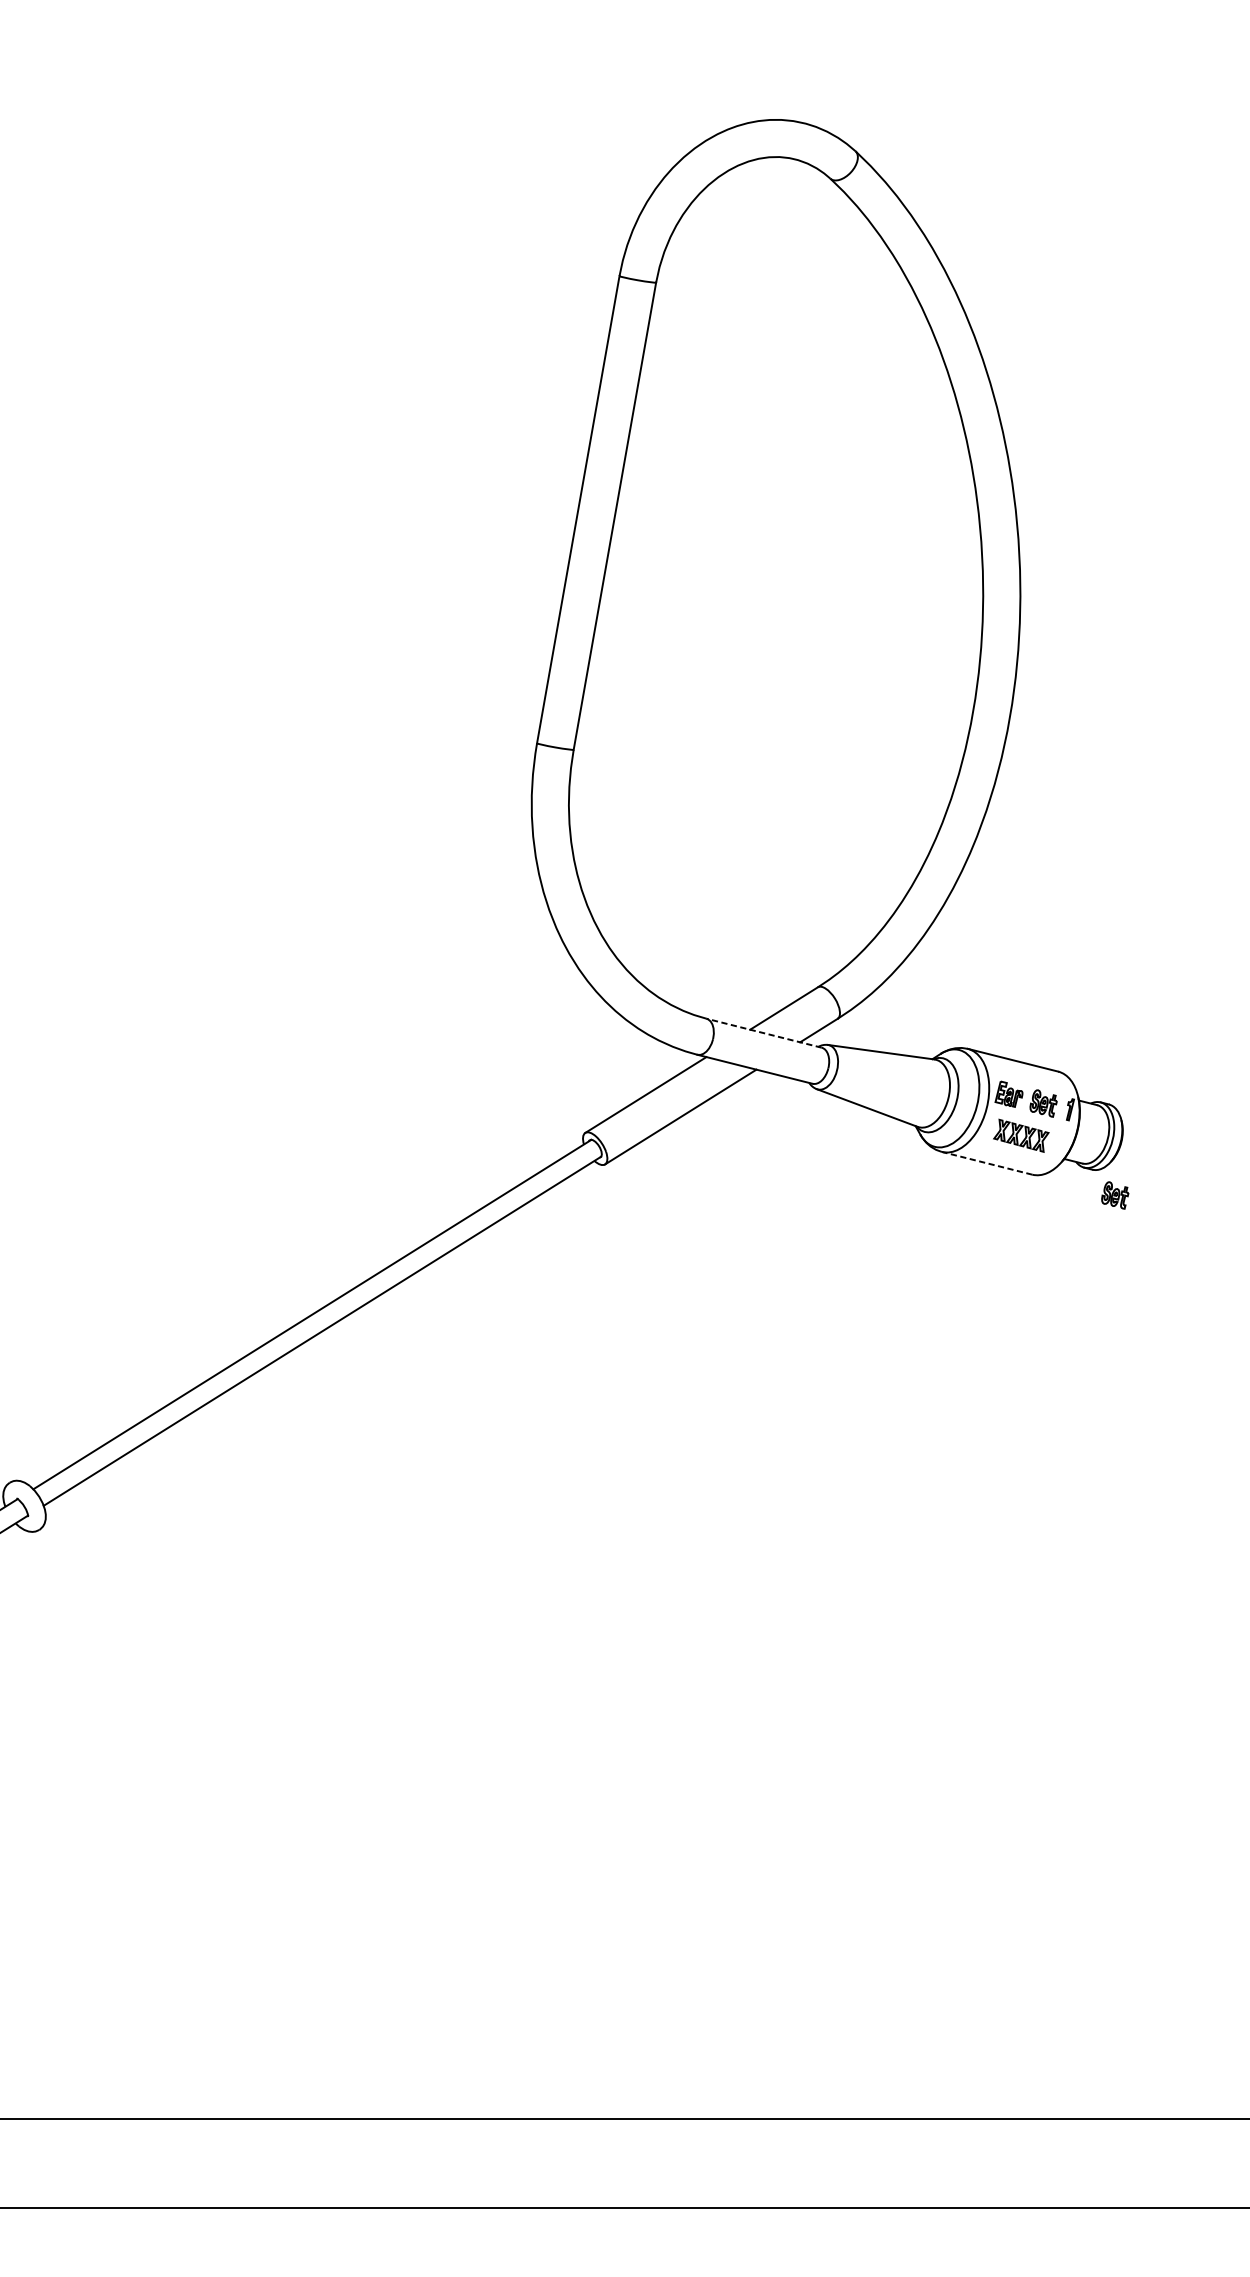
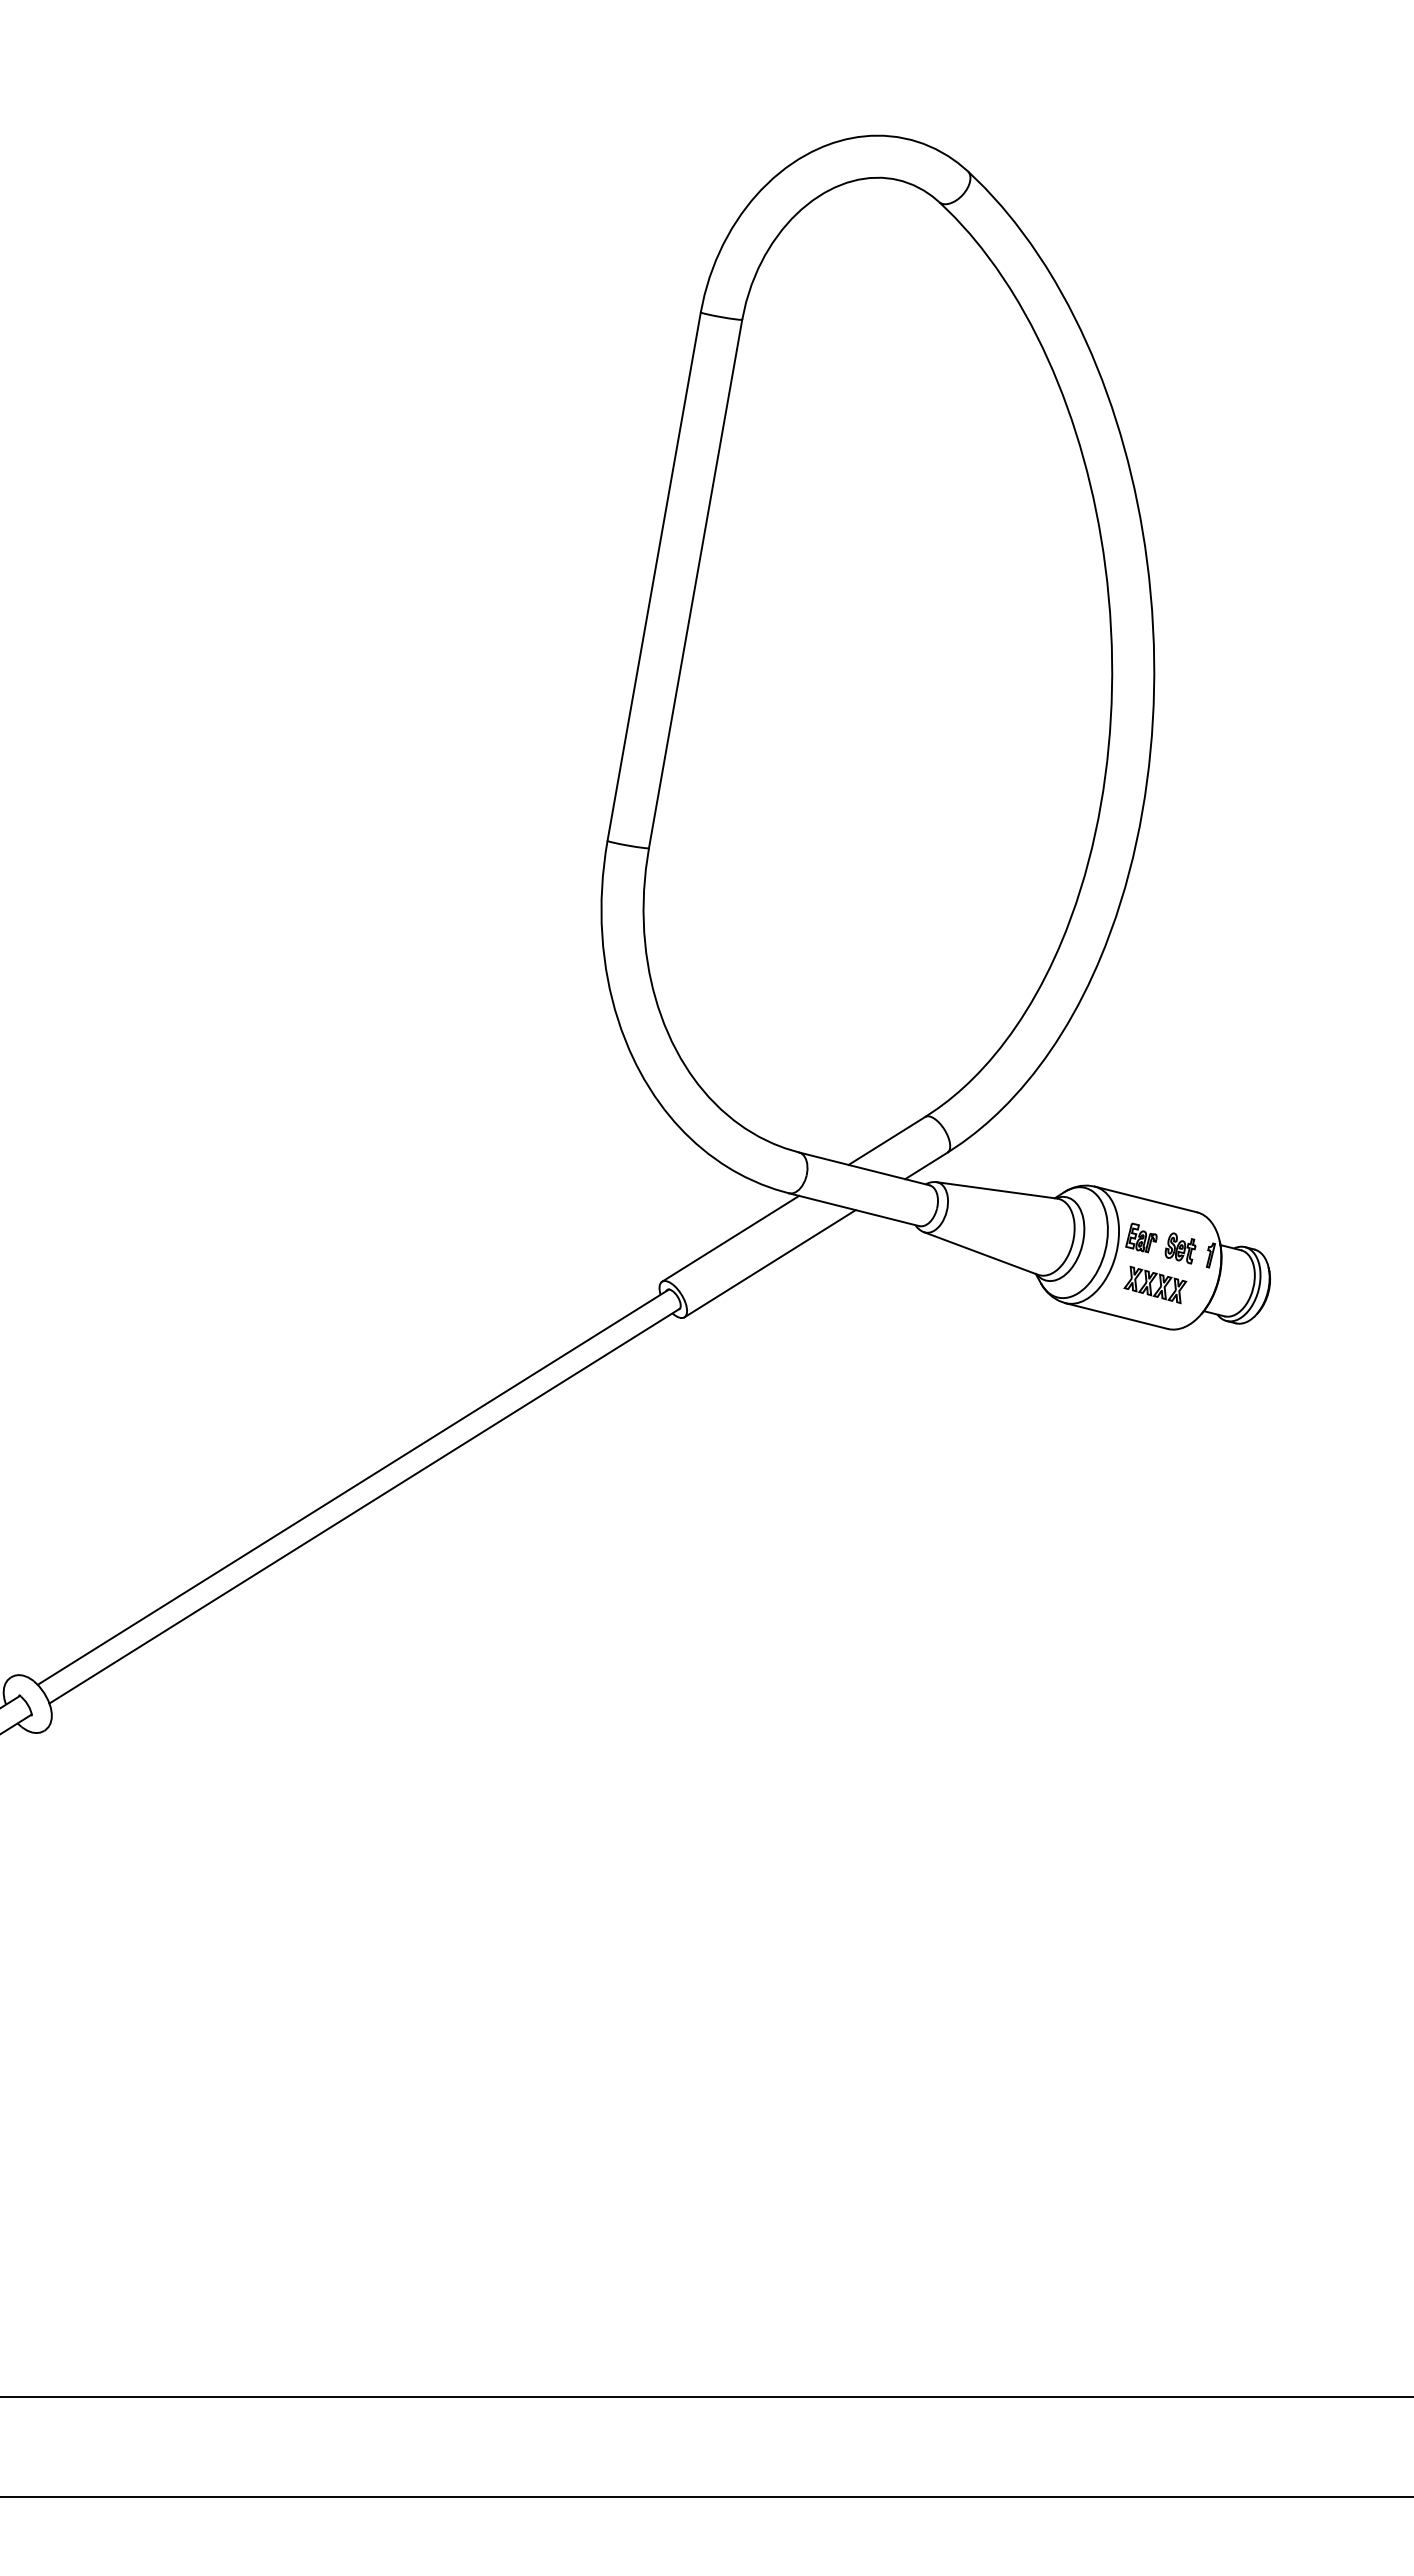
line: (763, 1032) -> (863, 1168), dashed -> solid
line: (986, 1163) -> (1116, 1316), dashed -> solid
part: (1115, 1195) -> (1261, 1352), removed

